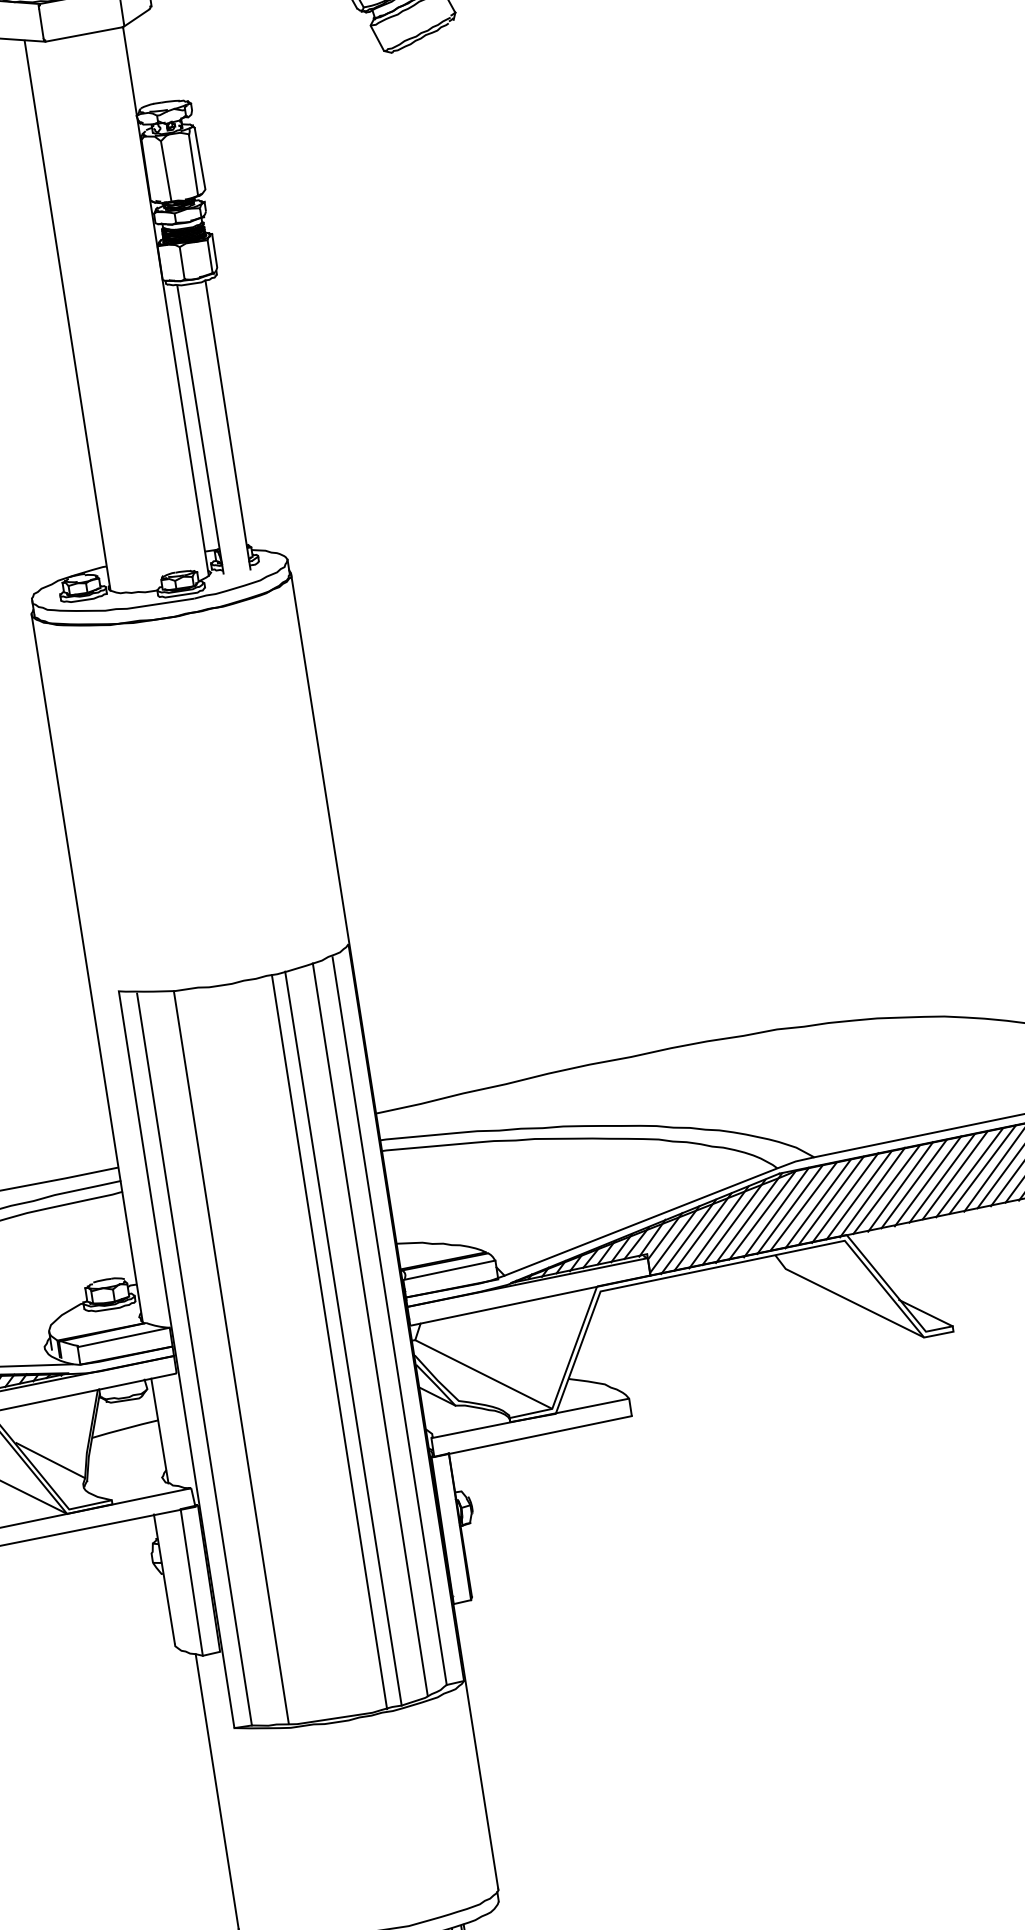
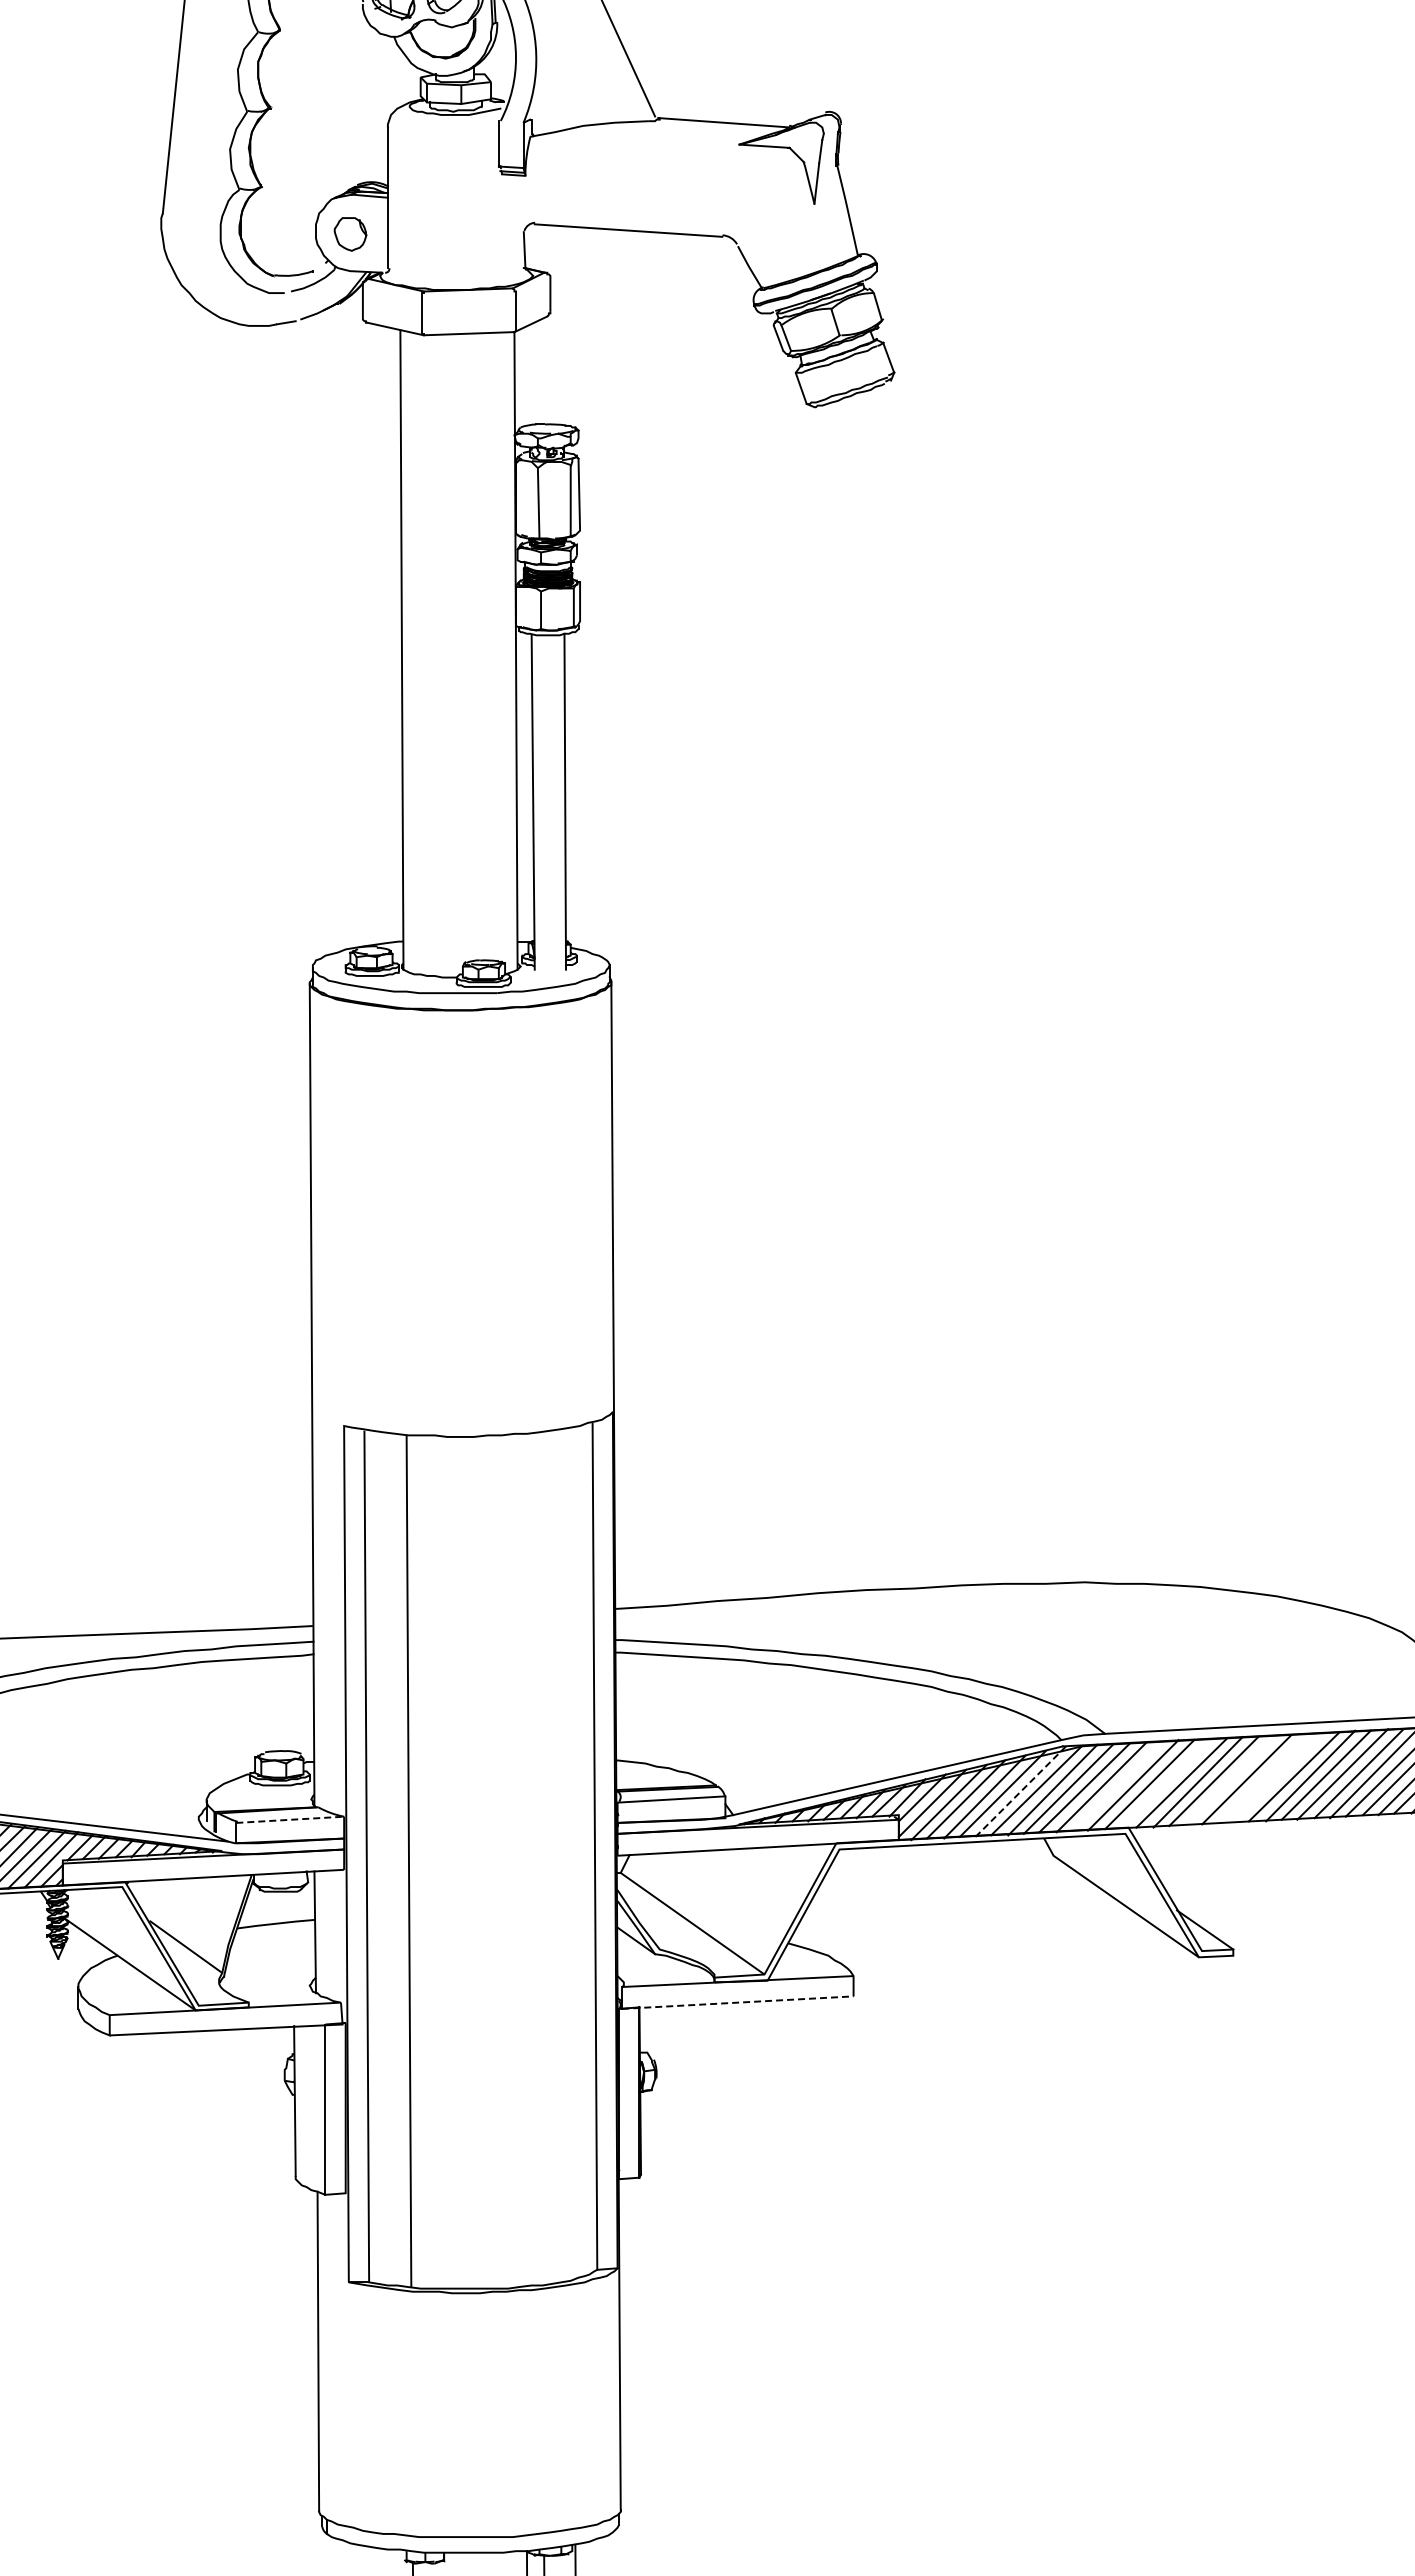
line: (969, 1172) -> (1278, 1777), removed
line: (954, 1174) -> (1261, 1777), removed
line: (927, 1181) -> (1229, 1780), removed
line: (871, 1192) -> (1164, 1783), removed
line: (830, 1200) -> (1116, 1785), removed
line: (749, 1217) -> (1021, 1791), solid -> dashed
line: (370, 1329) -> (571, 1853), removed
line: (123, 1337) -> (290, 1819), solid -> dashed
line: (343, 1338) -> (539, 1858), removed
line: (329, 1342) -> (522, 1860), removed
line: (532, 1436) -> (737, 2002), solid -> dashed

